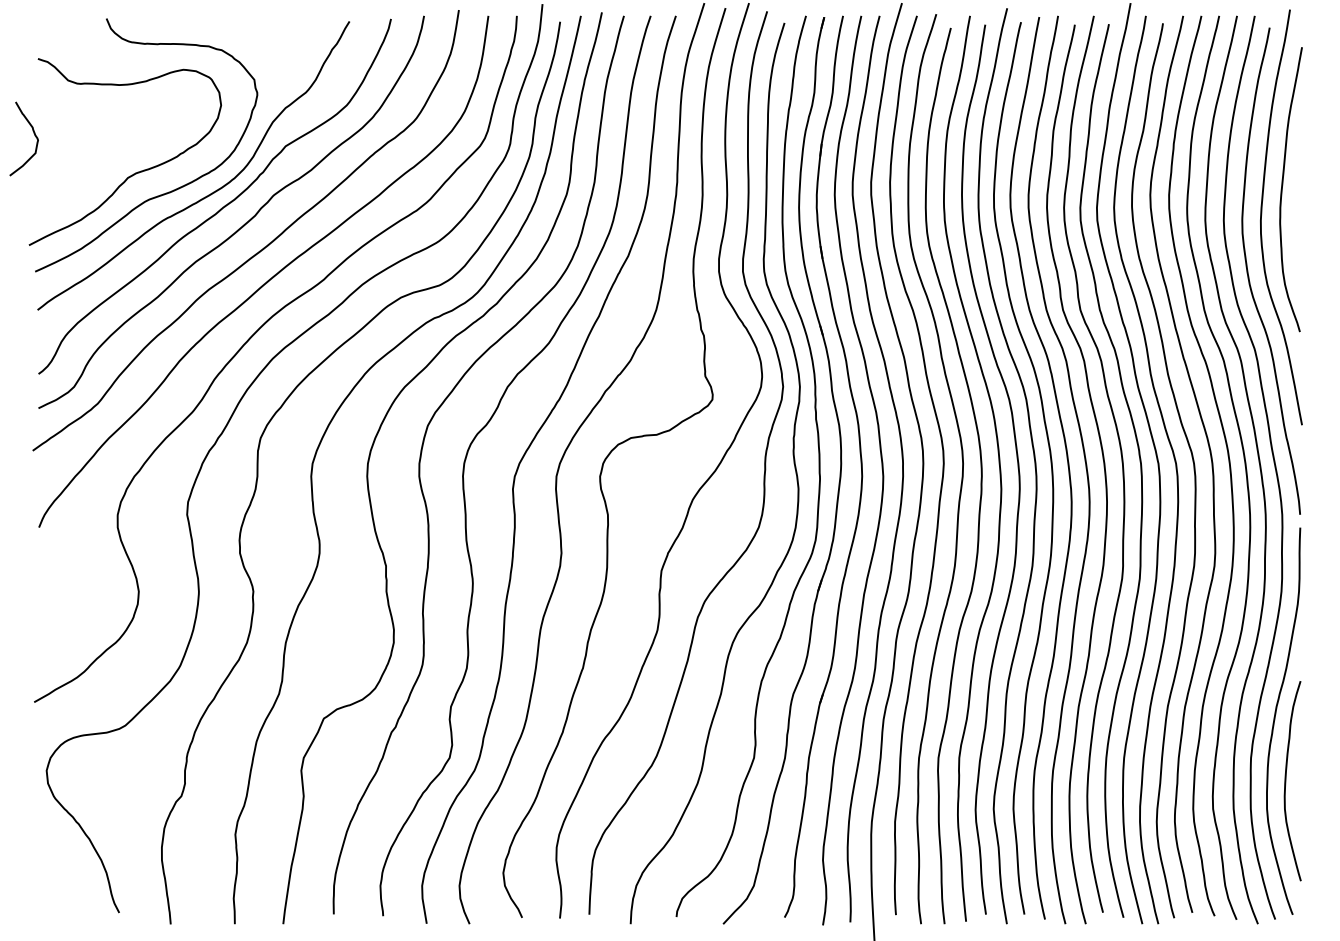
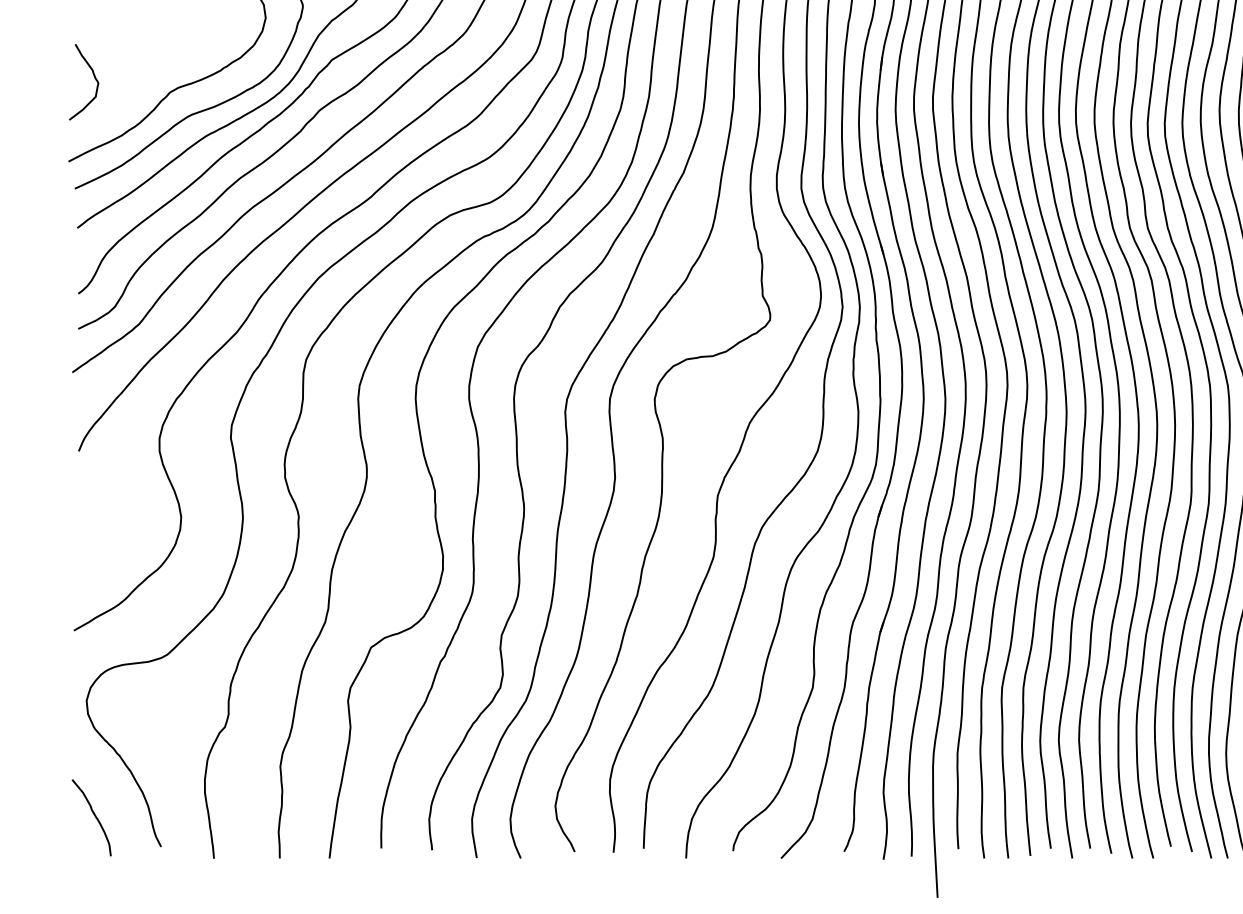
curve: (33, 133) -> (93, 76), moved
curve: (54, 883) -> (94, 816), added

